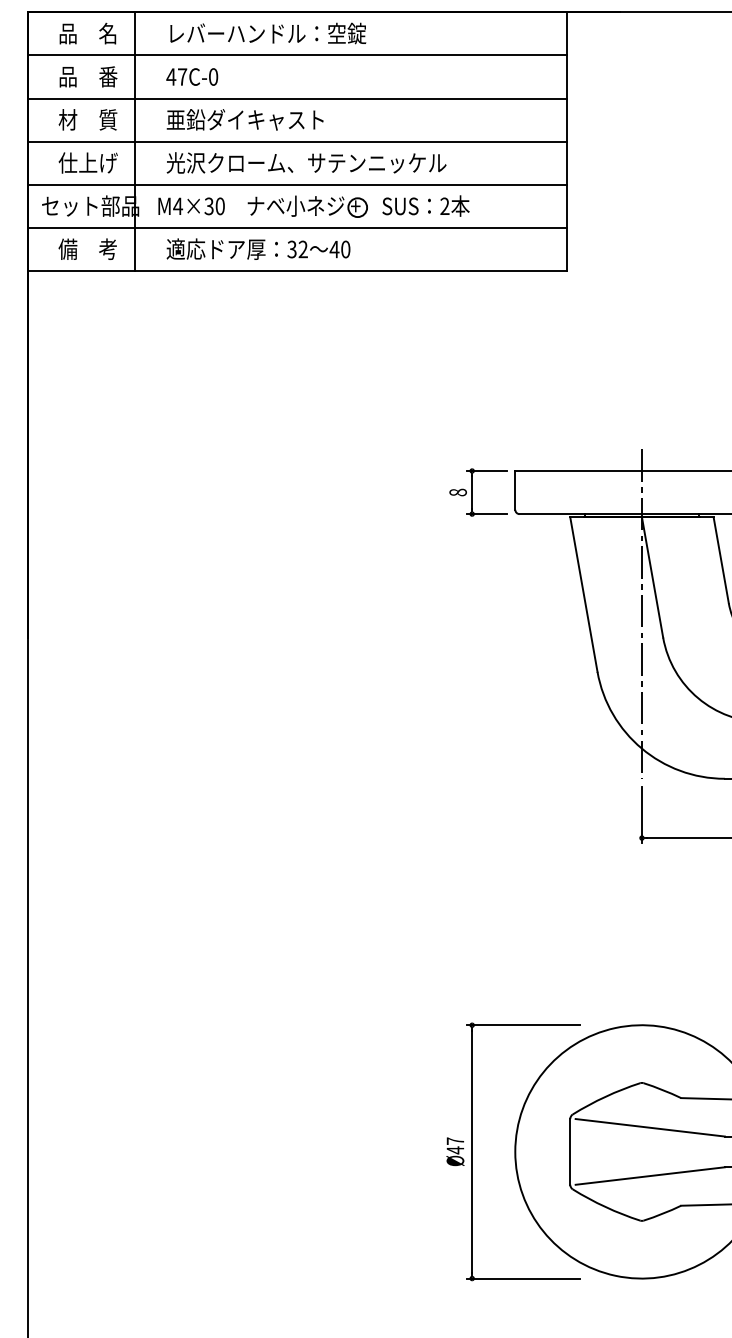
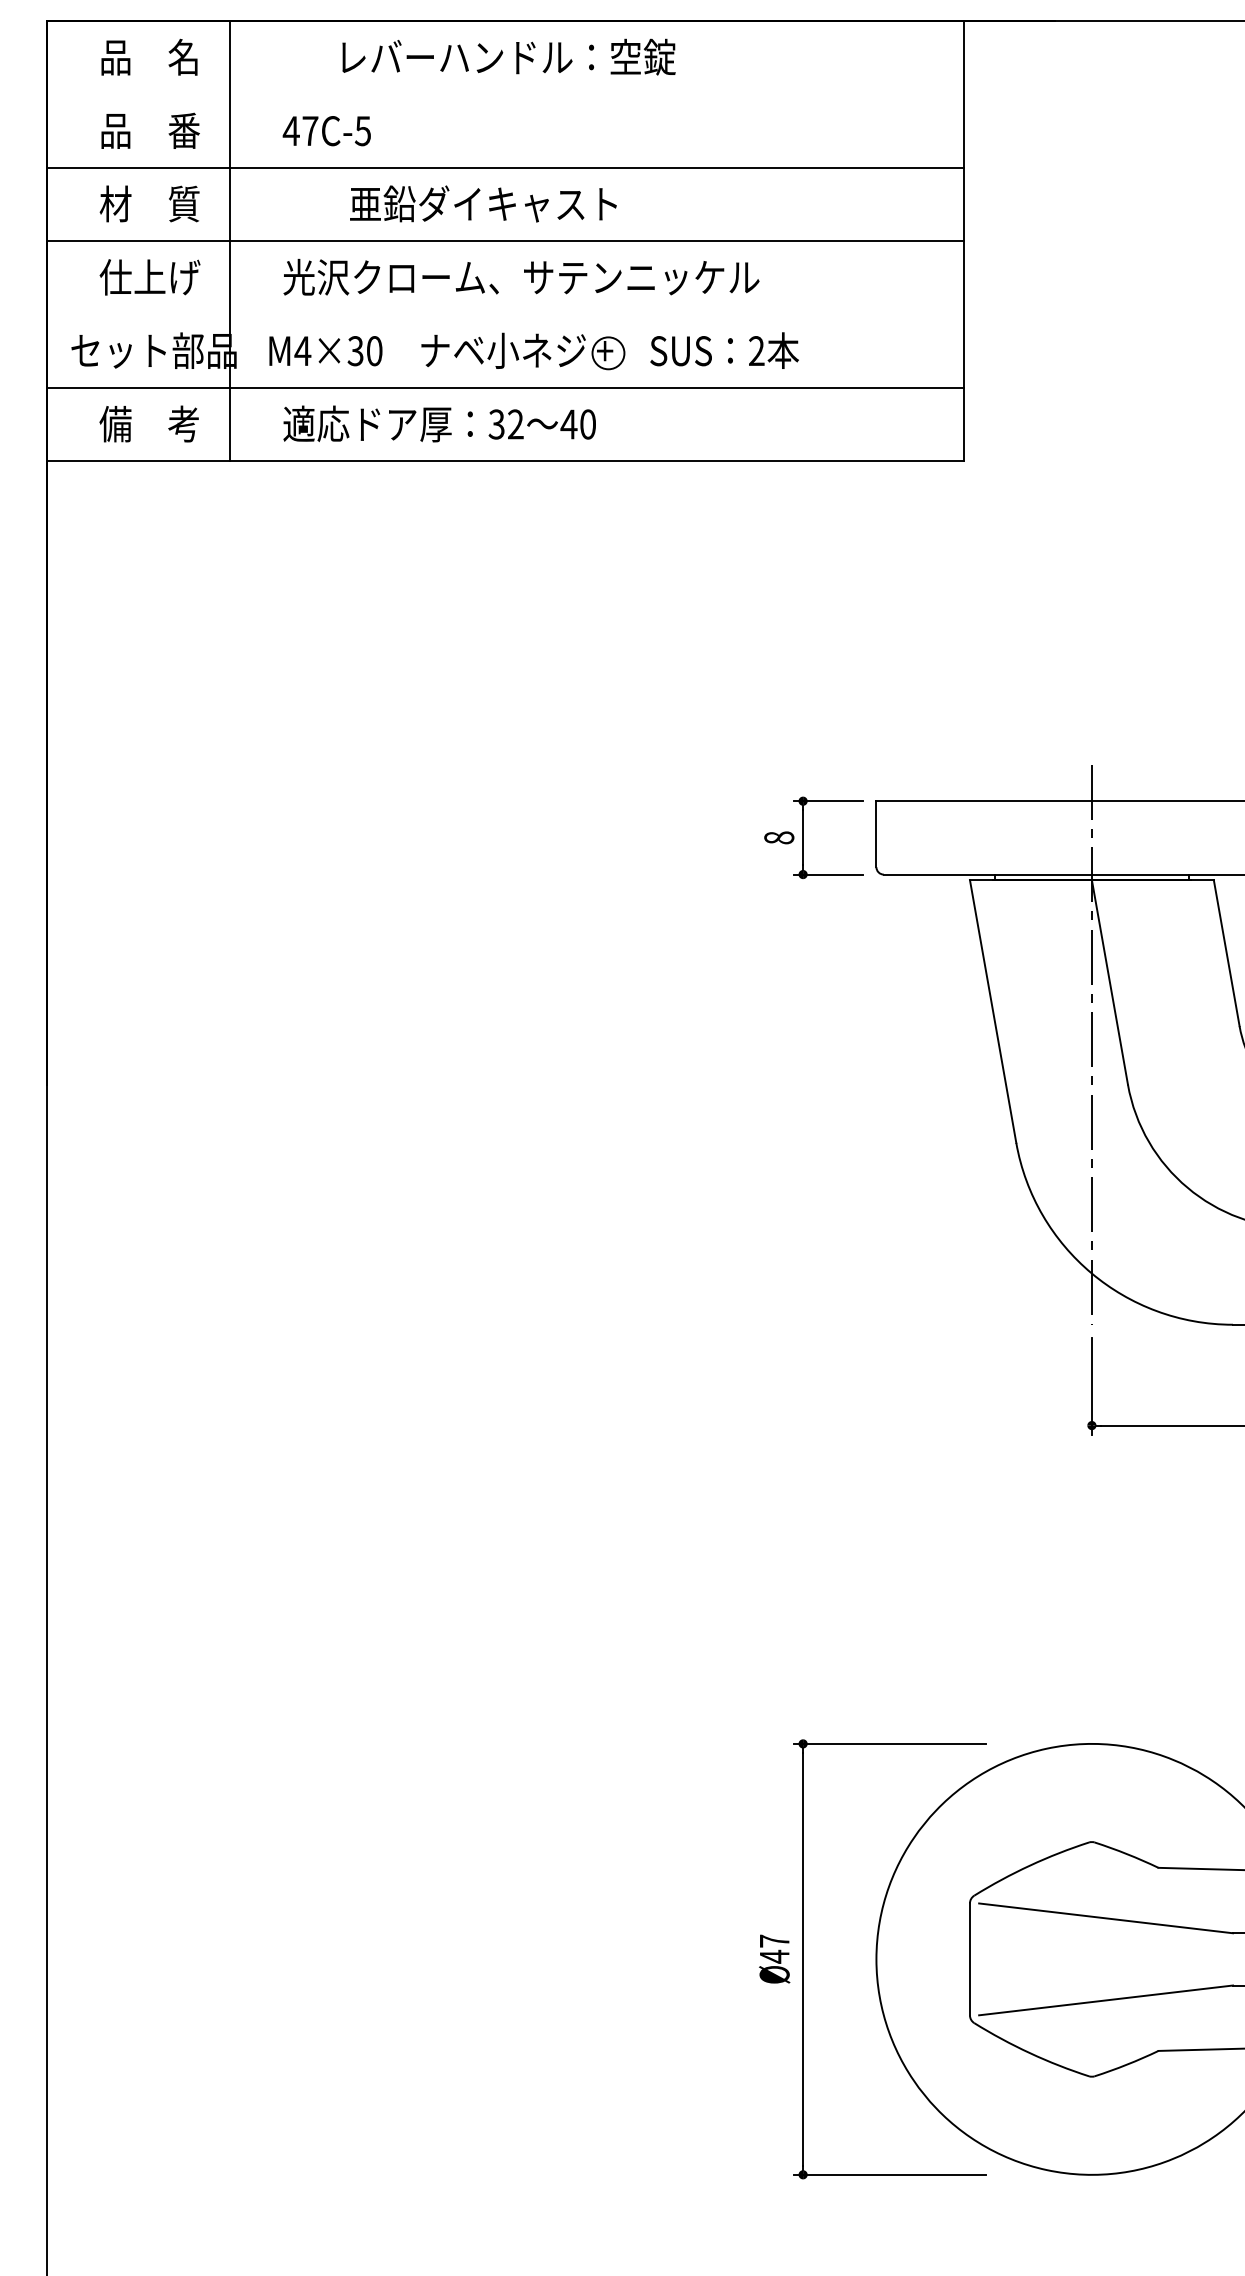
text: (268, 33) -> (509, 57), moved
line: (296, 55) -> (504, 94), removed
text: (213, 76) -> (363, 130), 47C-0 -> 47C-5
text: (244, 119) -> (482, 203), moved
line: (296, 184) -> (504, 313), removed

